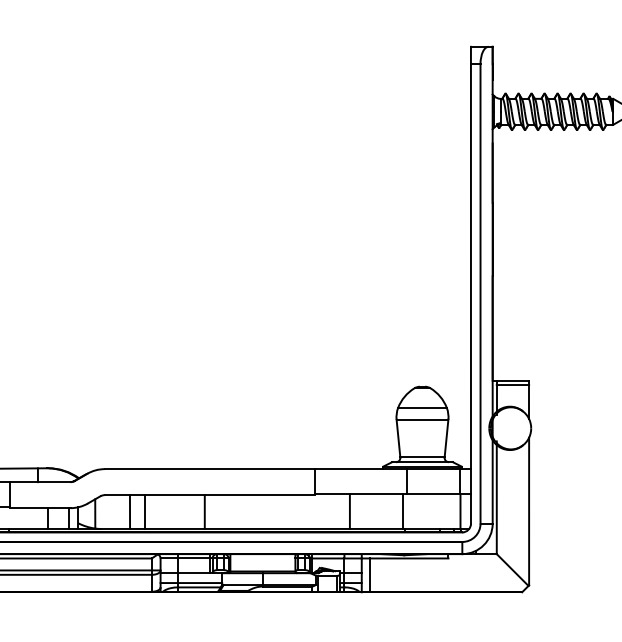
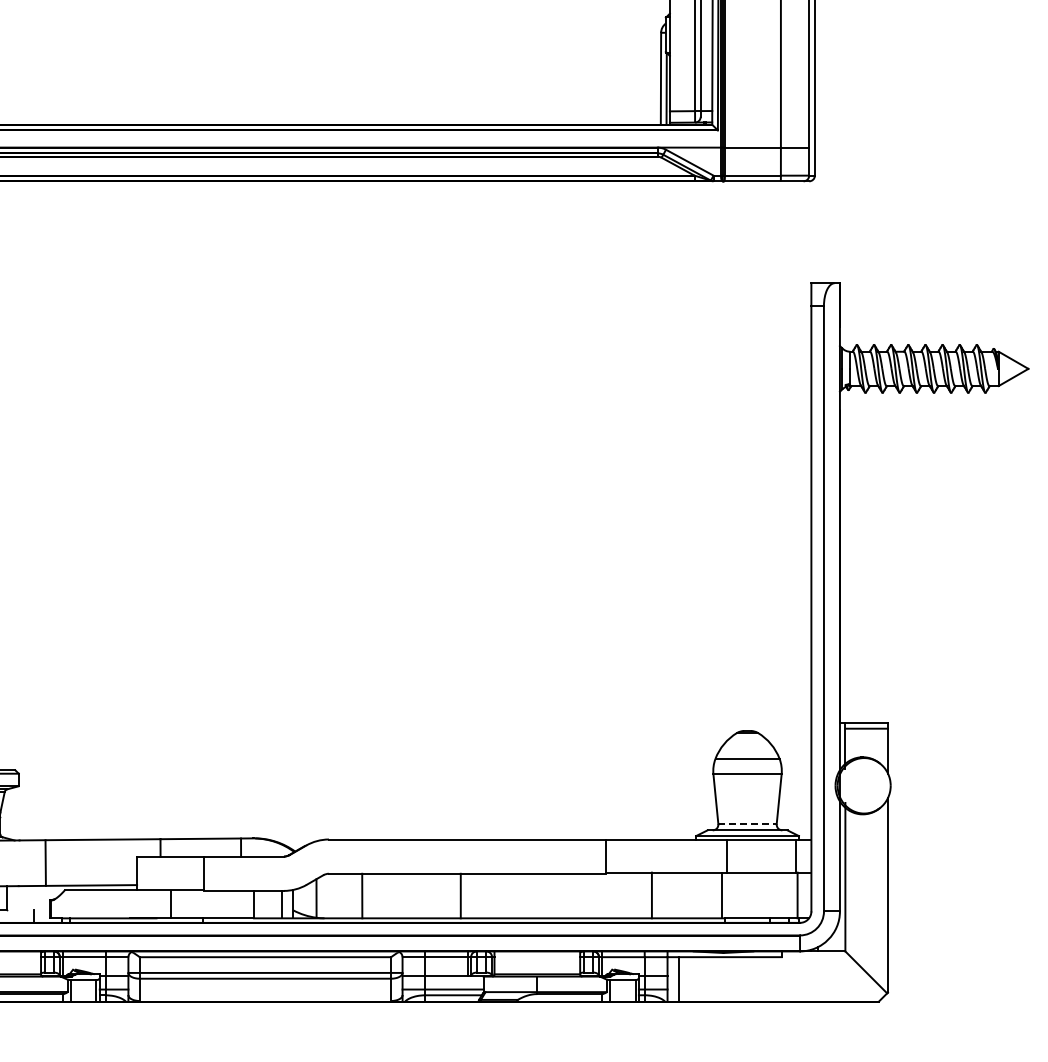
line: (423, 457) -> (748, 824), solid -> dashed
line: (145, 511) -> (382, 895), removed

